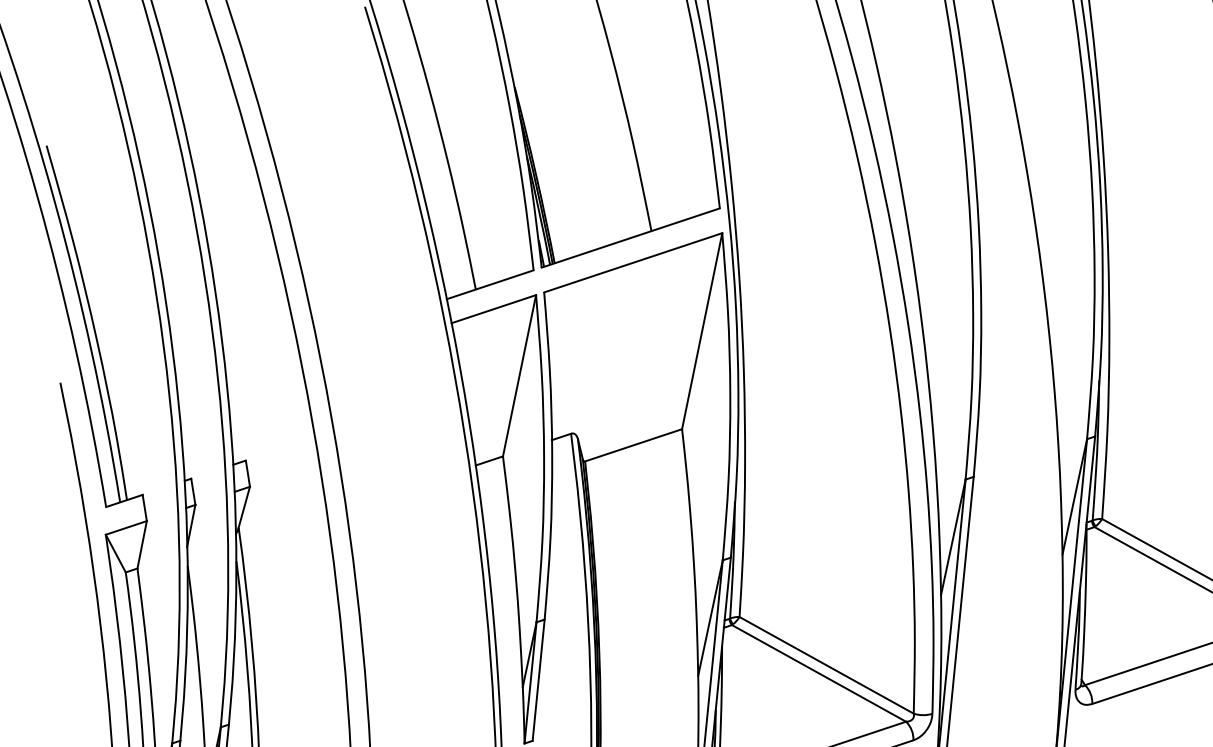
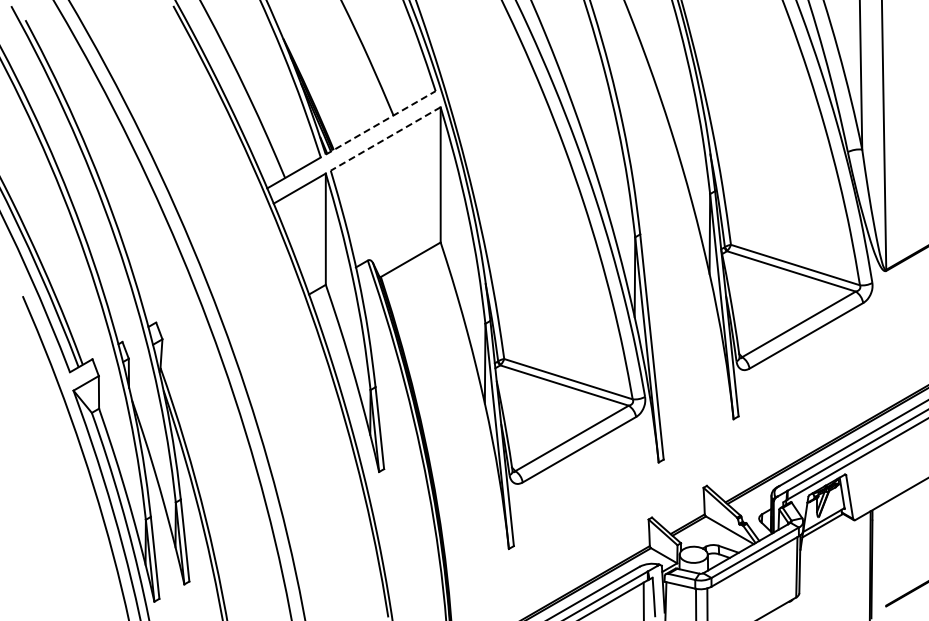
line: (631, 237) -> (381, 122), solid -> dashed
line: (632, 263) -> (385, 139), solid -> dashed

